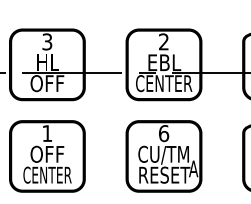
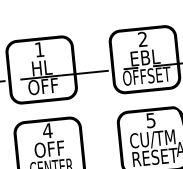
text: (47, 41) -> (39, 49), 3 -> 1
text: (164, 83) -> (147, 76), CENTER -> OFFSET
text: (46, 133) -> (46, 130), 1 -> 4
text: (164, 133) -> (151, 120), 6 -> 5

